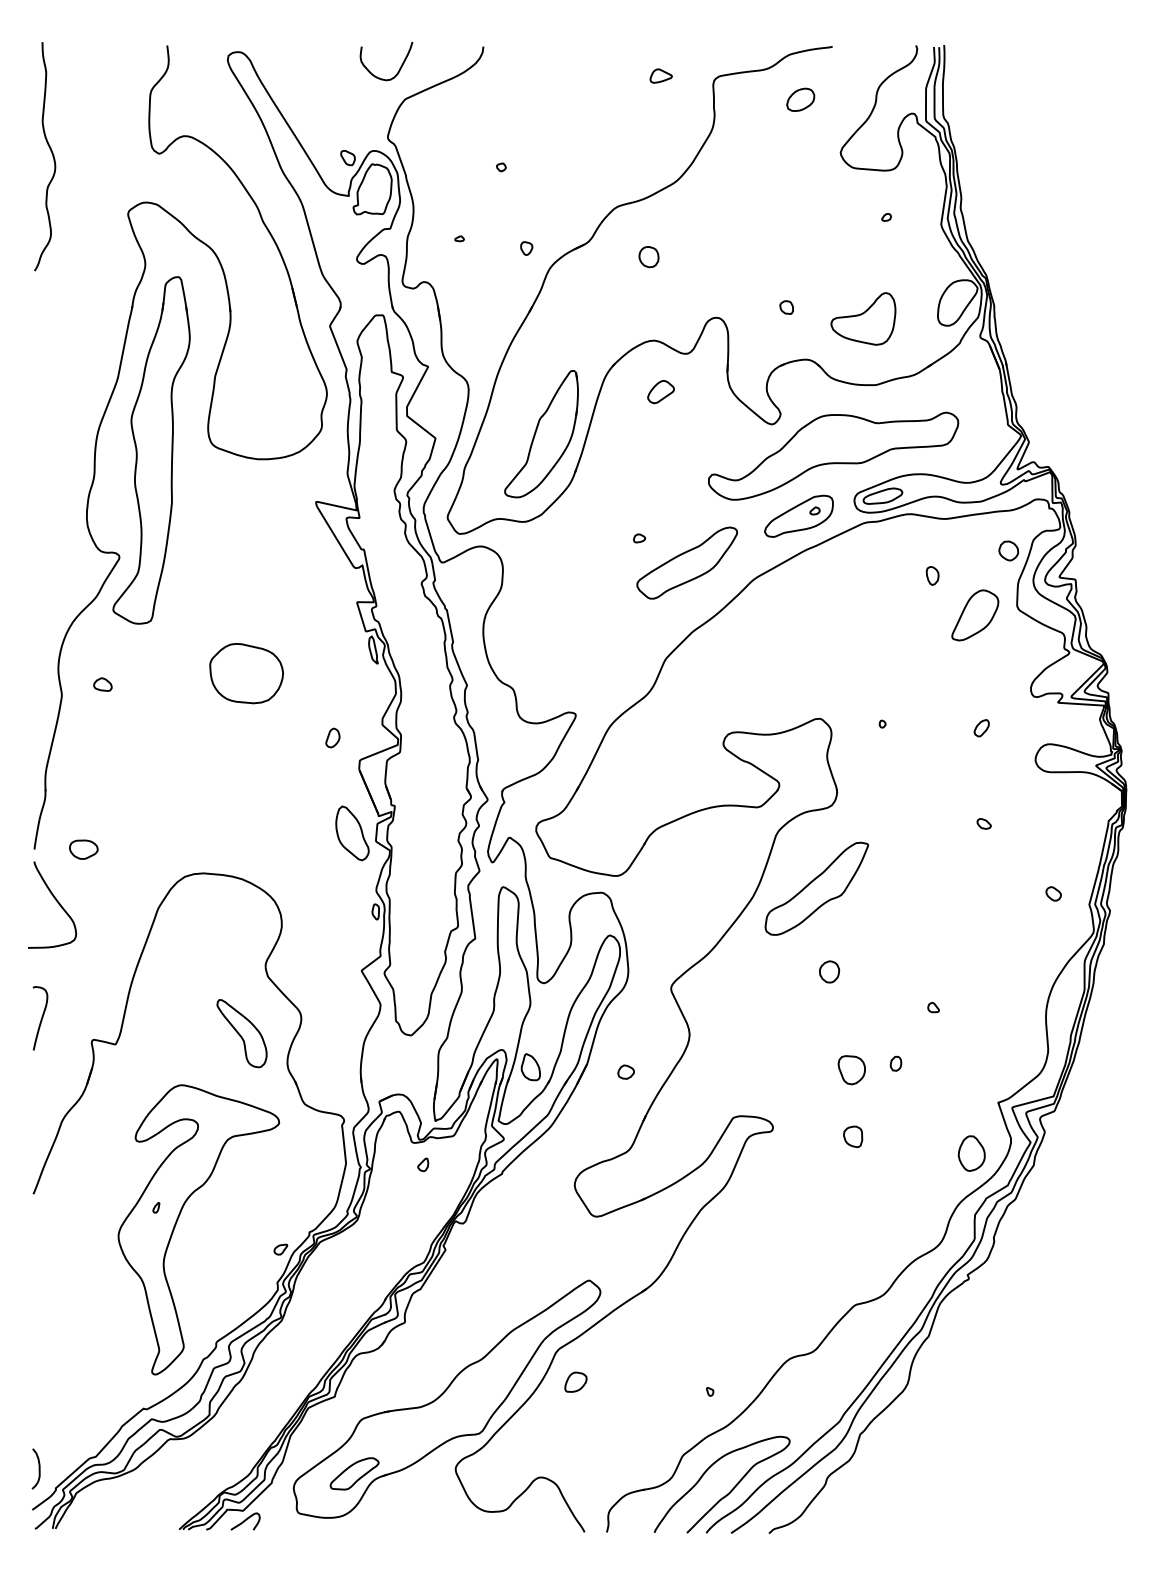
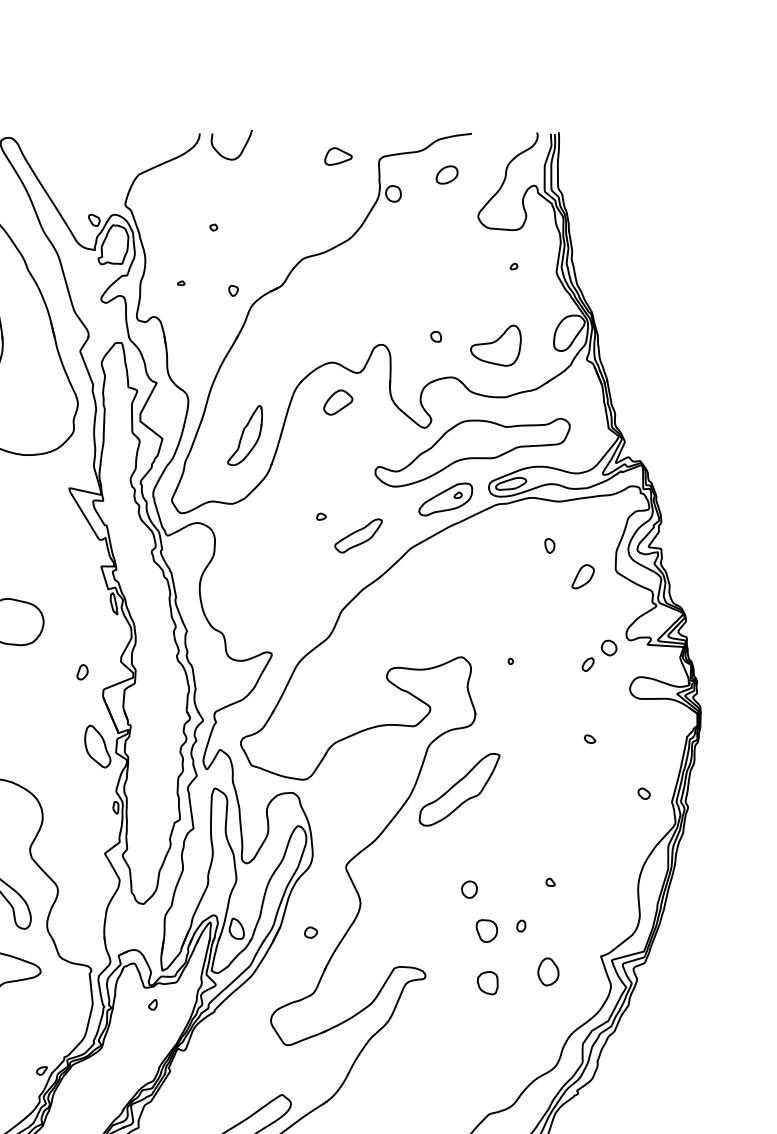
curve: (399, 68) -> (241, 150), moved
part: (660, 75) -> (337, 156), size x1.6
part: (648, 257) -> (393, 194), moved
part: (660, 392) -> (337, 403), size x1.4
part: (541, 434) -> (245, 435), size x0.6
part: (1008, 550) -> (608, 647), moved
part: (686, 562) -> (358, 535), size x0.6
part: (975, 615) -> (583, 576), size x0.6
part: (829, 971) -> (469, 889), moved
part: (853, 1136) -> (488, 982), size x1.4
part: (971, 1153) -> (548, 971), moved

